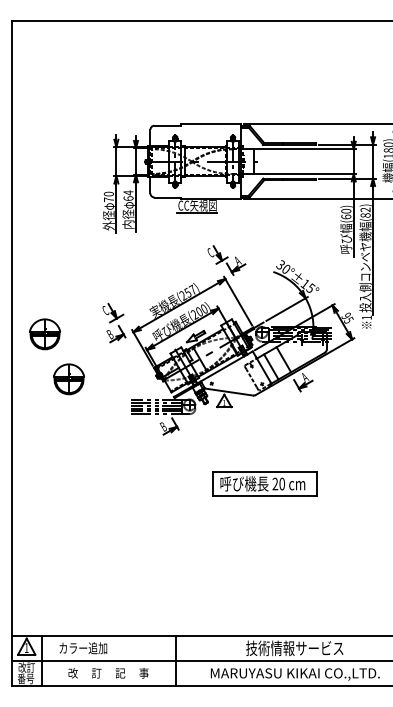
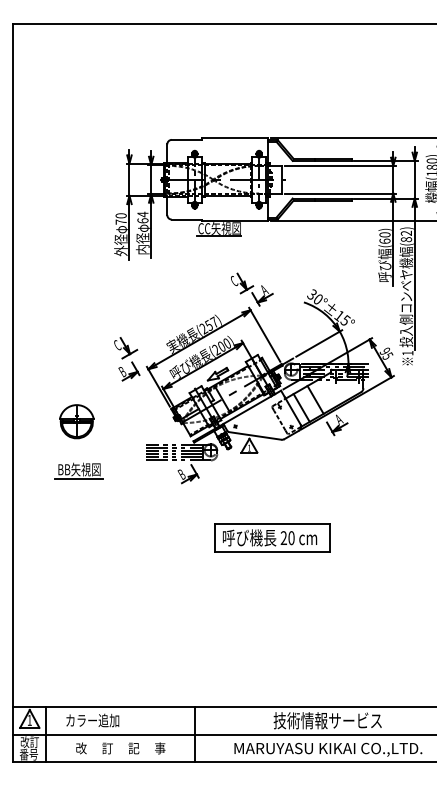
part: (44, 334) -> (49, 371), removed
part: (70, 423) -> (78, 470), added
part: (264, 483) -> (271, 537), moved

